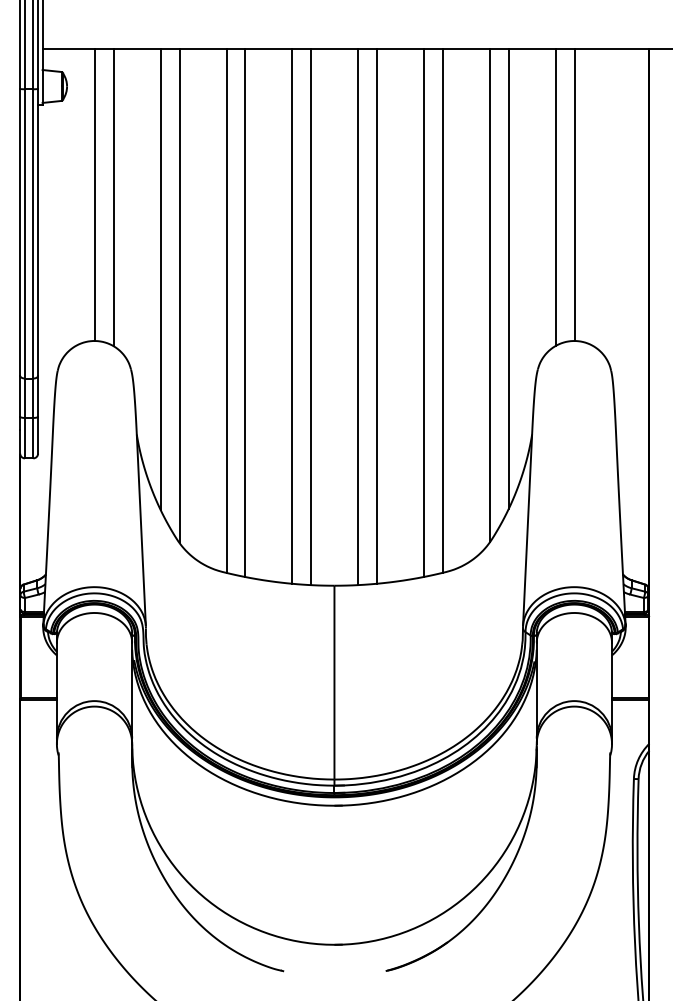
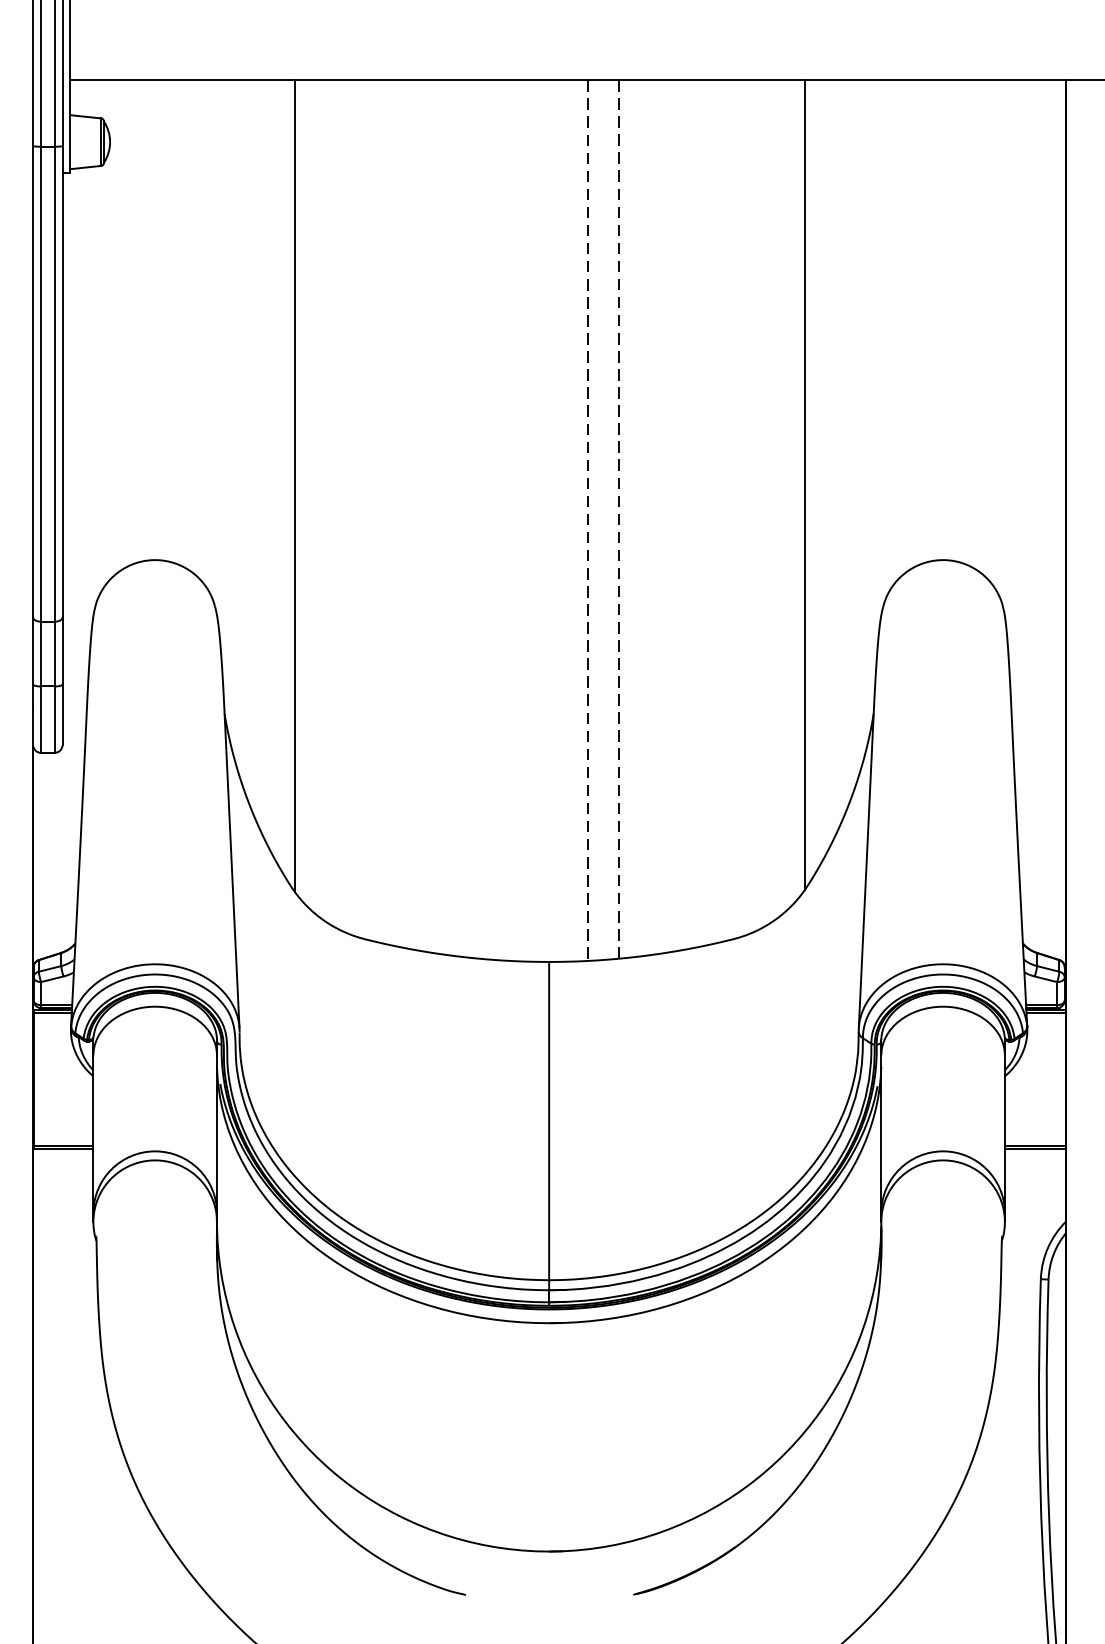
line: (94, 194) -> (155, 319), removed
line: (574, 194) -> (943, 319), removed
line: (555, 196) -> (912, 322), removed
line: (113, 197) -> (186, 324), removed
line: (508, 278) -> (834, 457), removed
line: (160, 279) -> (263, 459), removed
line: (226, 310) -> (371, 510), removed
line: (443, 310) -> (728, 510), removed
line: (245, 312) -> (403, 513), removed
line: (424, 312) -> (696, 513), removed
line: (292, 315) -> (480, 518), removed
line: (377, 315) -> (619, 518), solid -> dashed
line: (311, 316) -> (511, 519), removed
line: (358, 317) -> (588, 521), solid -> dashed

